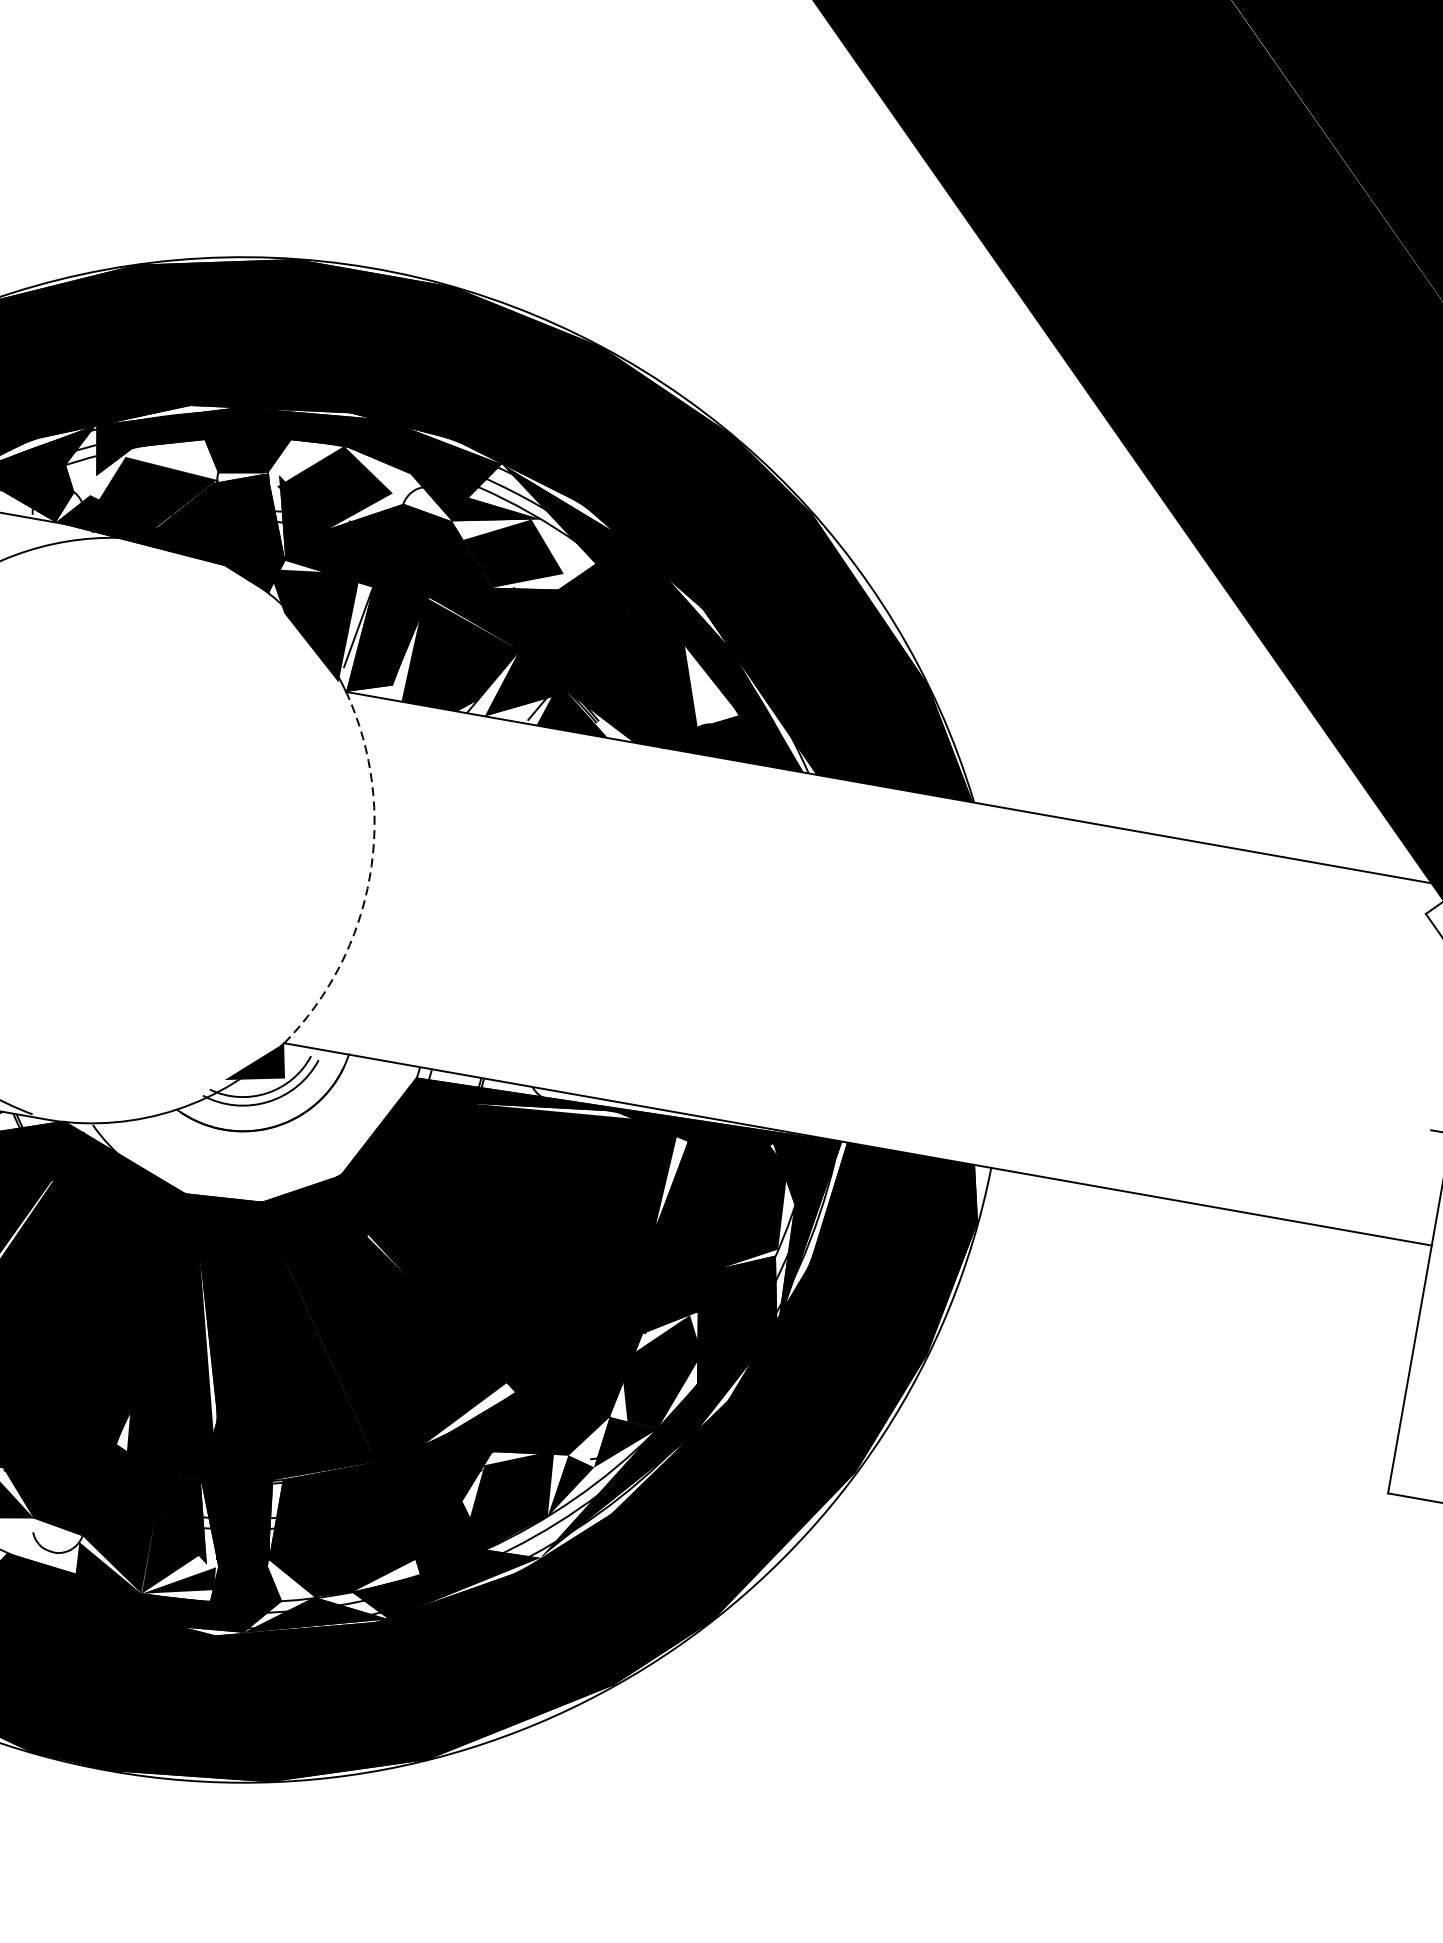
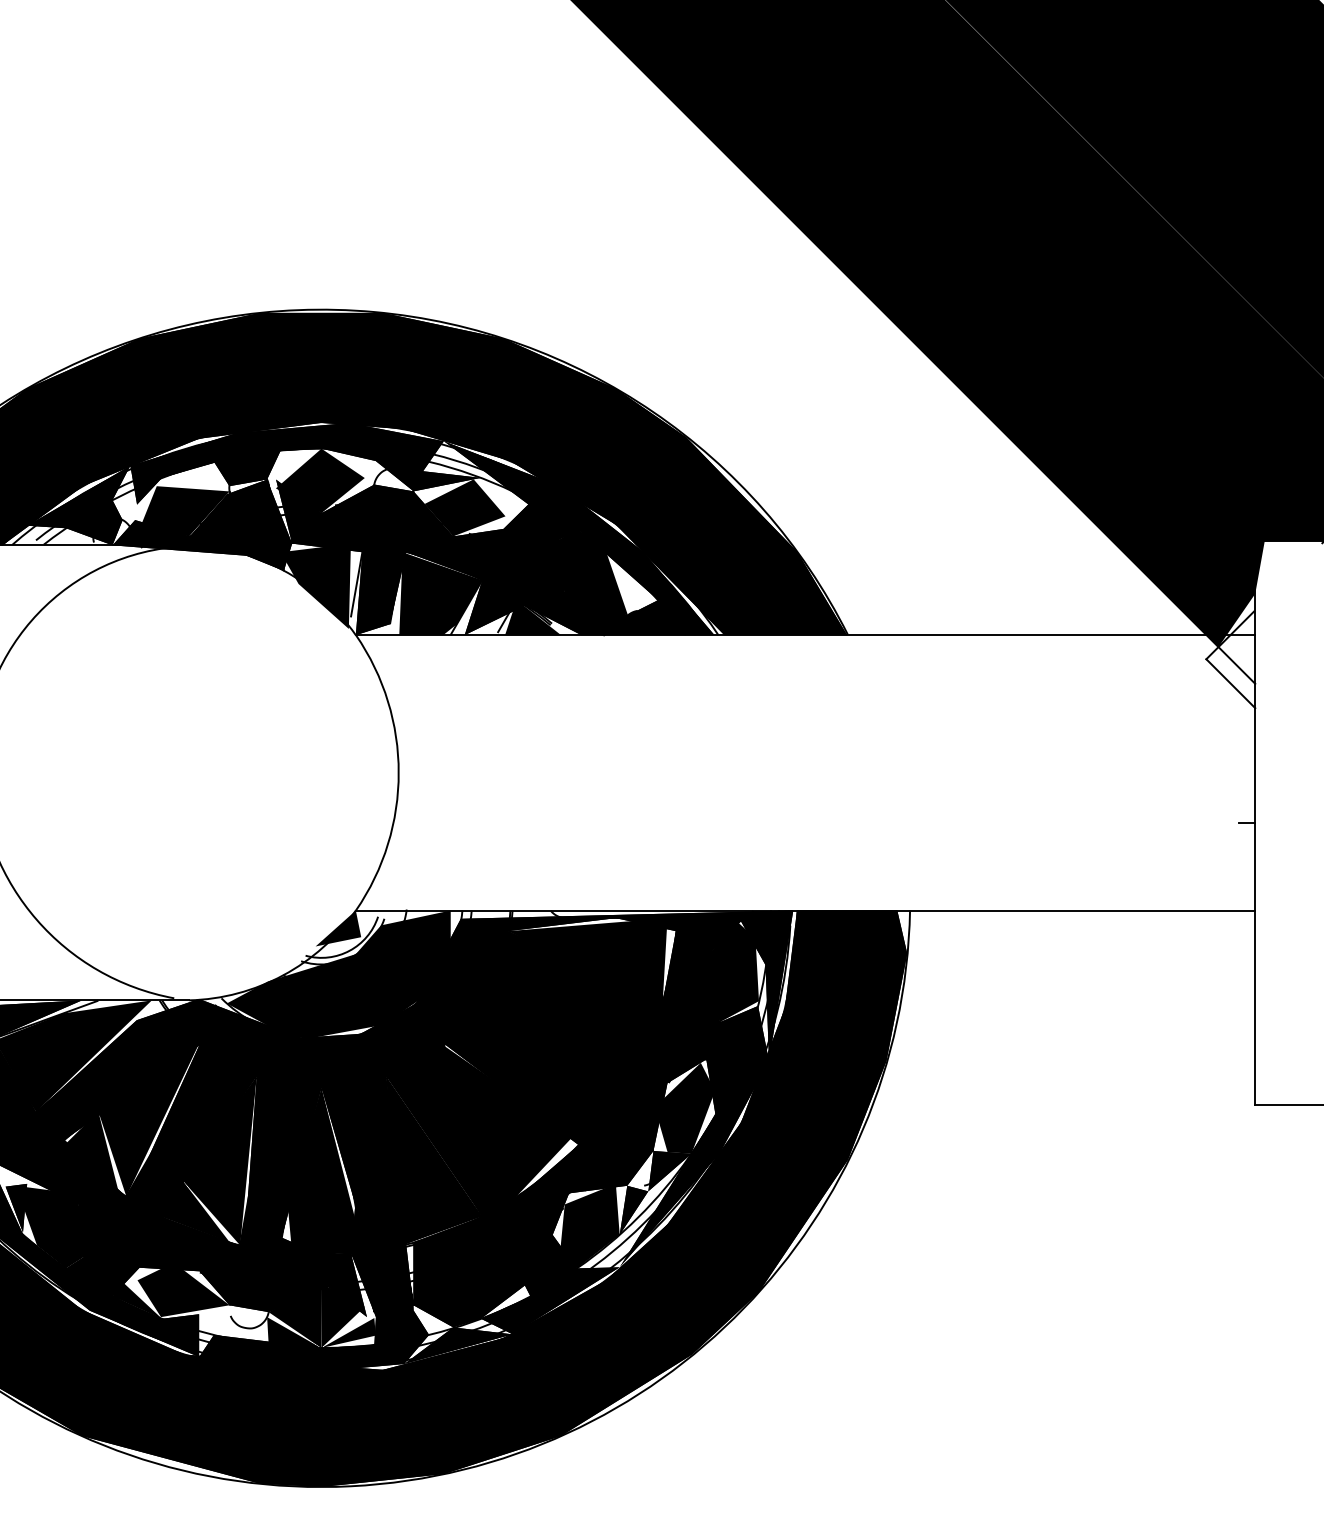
arc: (369, 876) -> (398, 772), dashed -> solid
fill: (247, 1120) -> (338, 974), added

